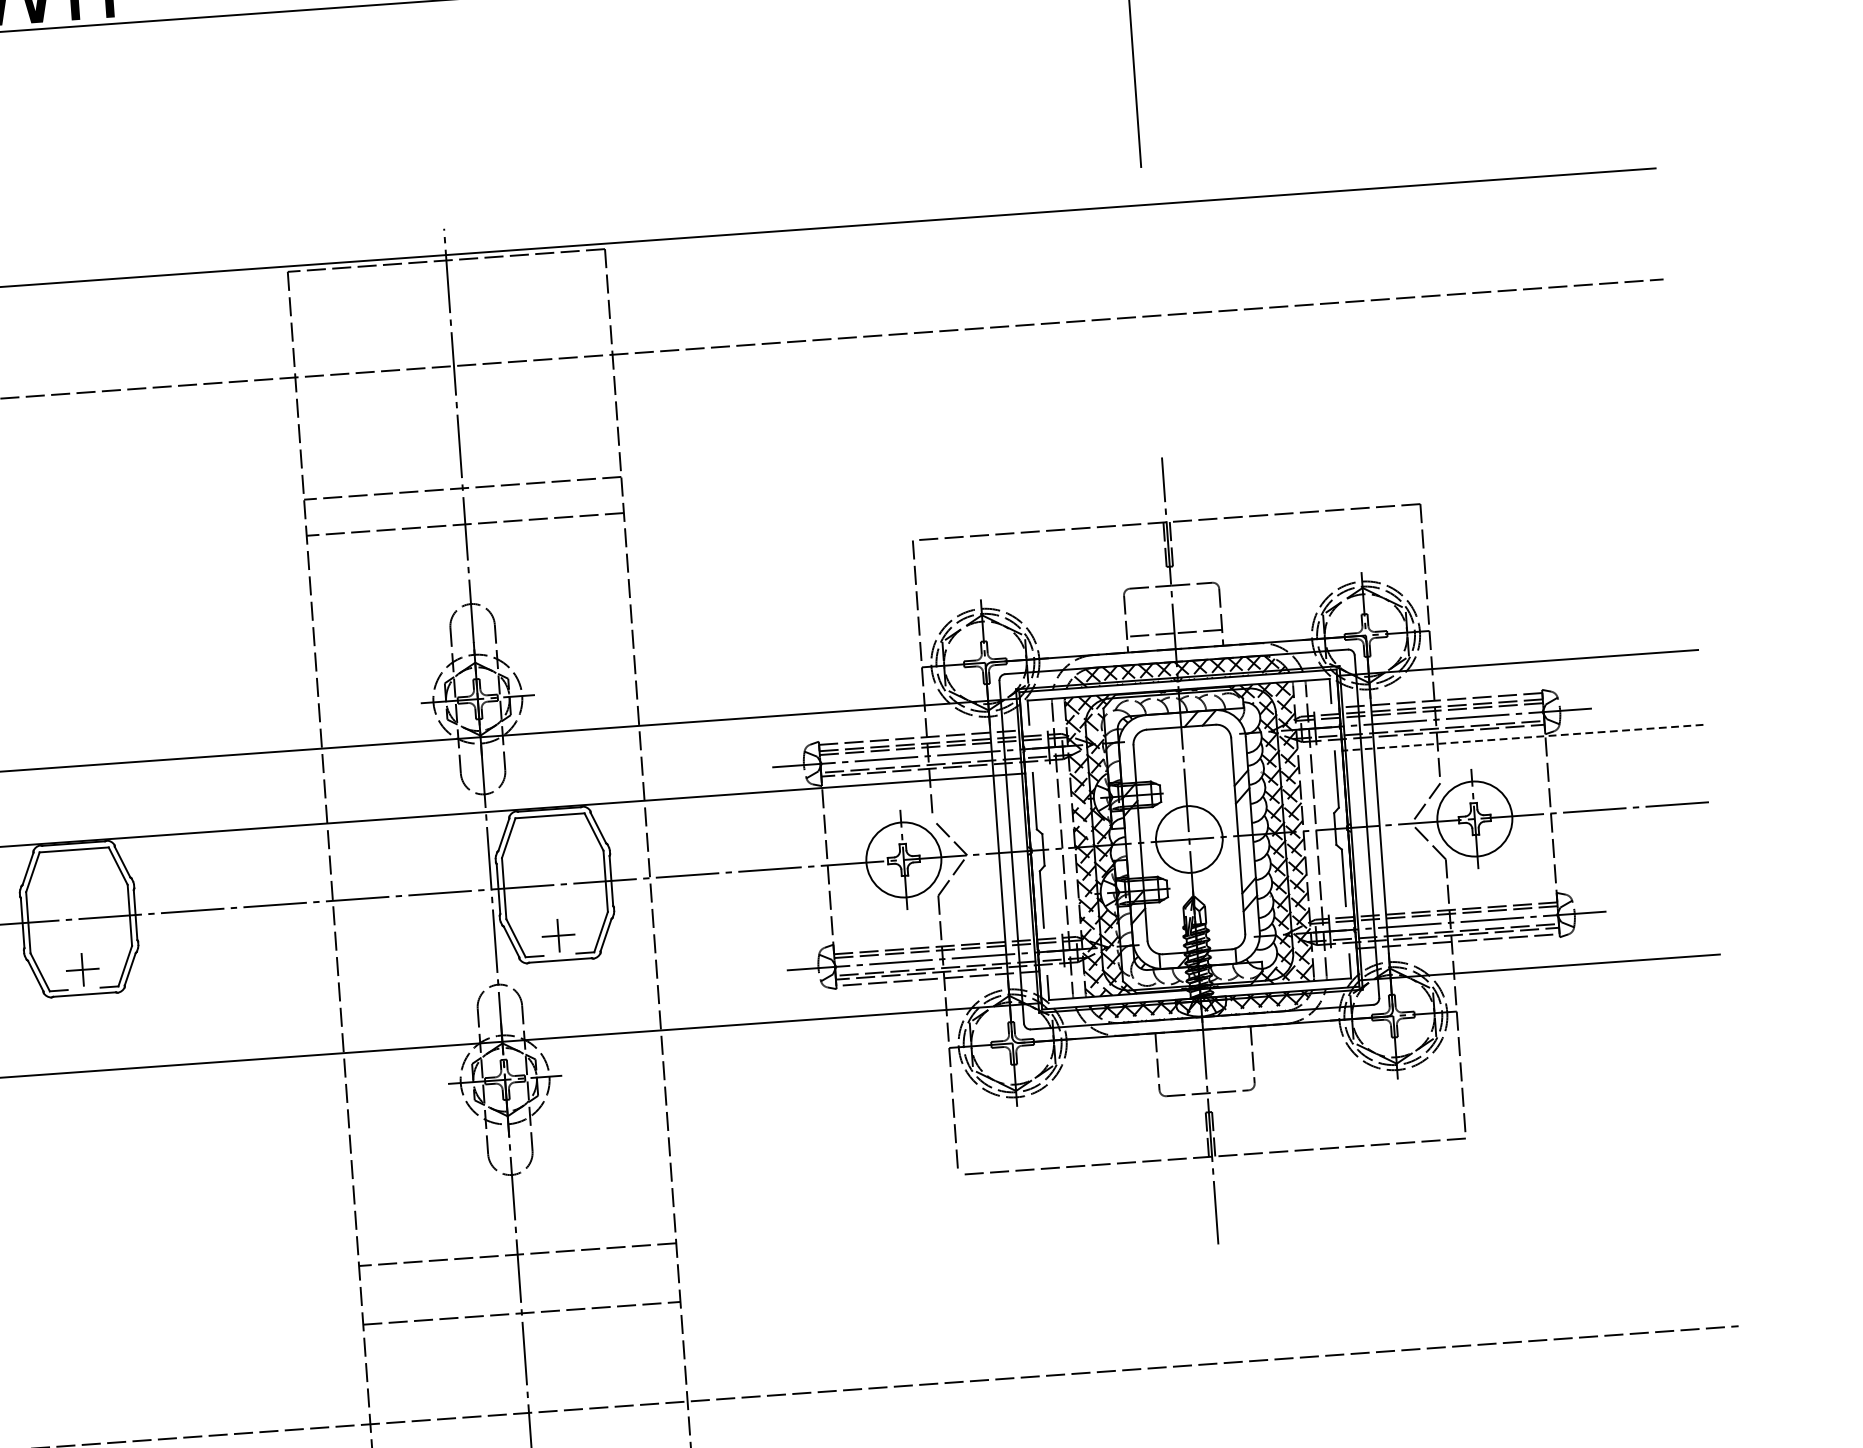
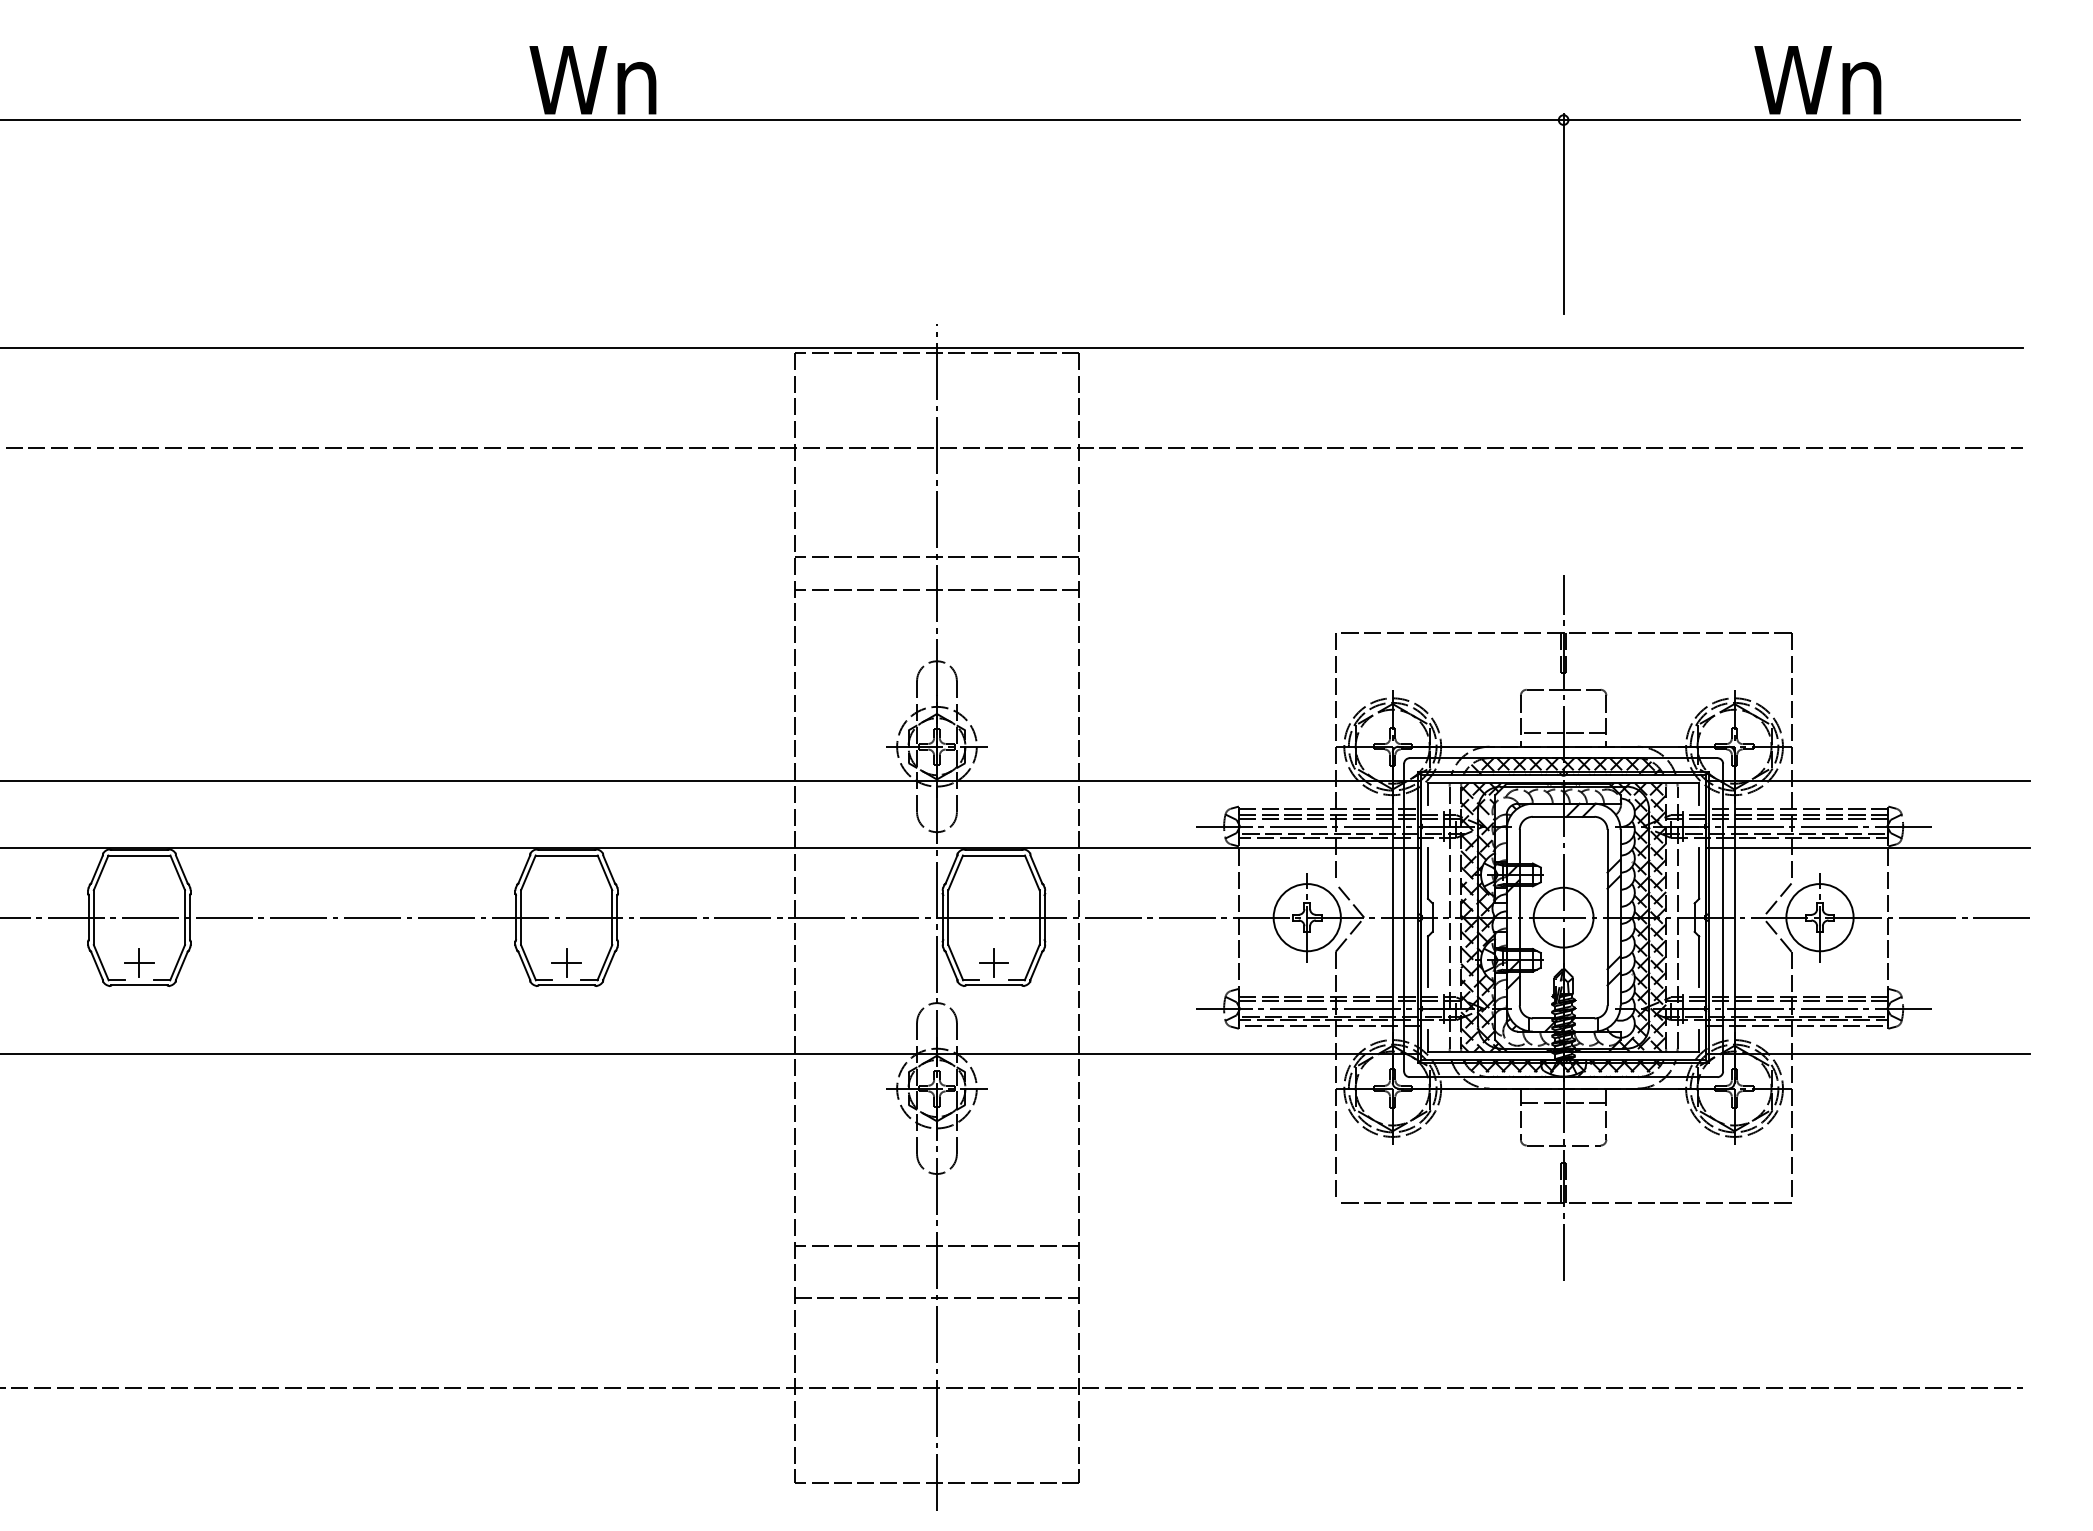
line: (1522, 738) -> (1867, 848), dashed -> solid
line: (1203, 1045) -> (1563, 1102), added

